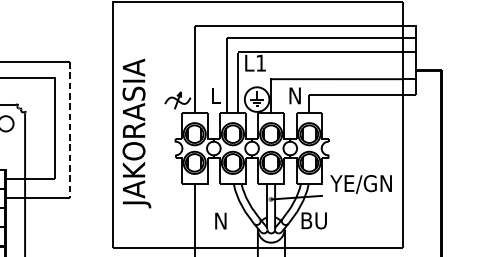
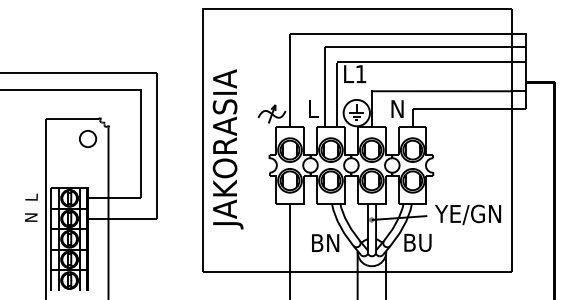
line: (69, 129) -> (156, 145), dashed -> solid
text: (361, 184) -> (468, 214), moved
text: (228, 220) -> (326, 242), N -> BN

